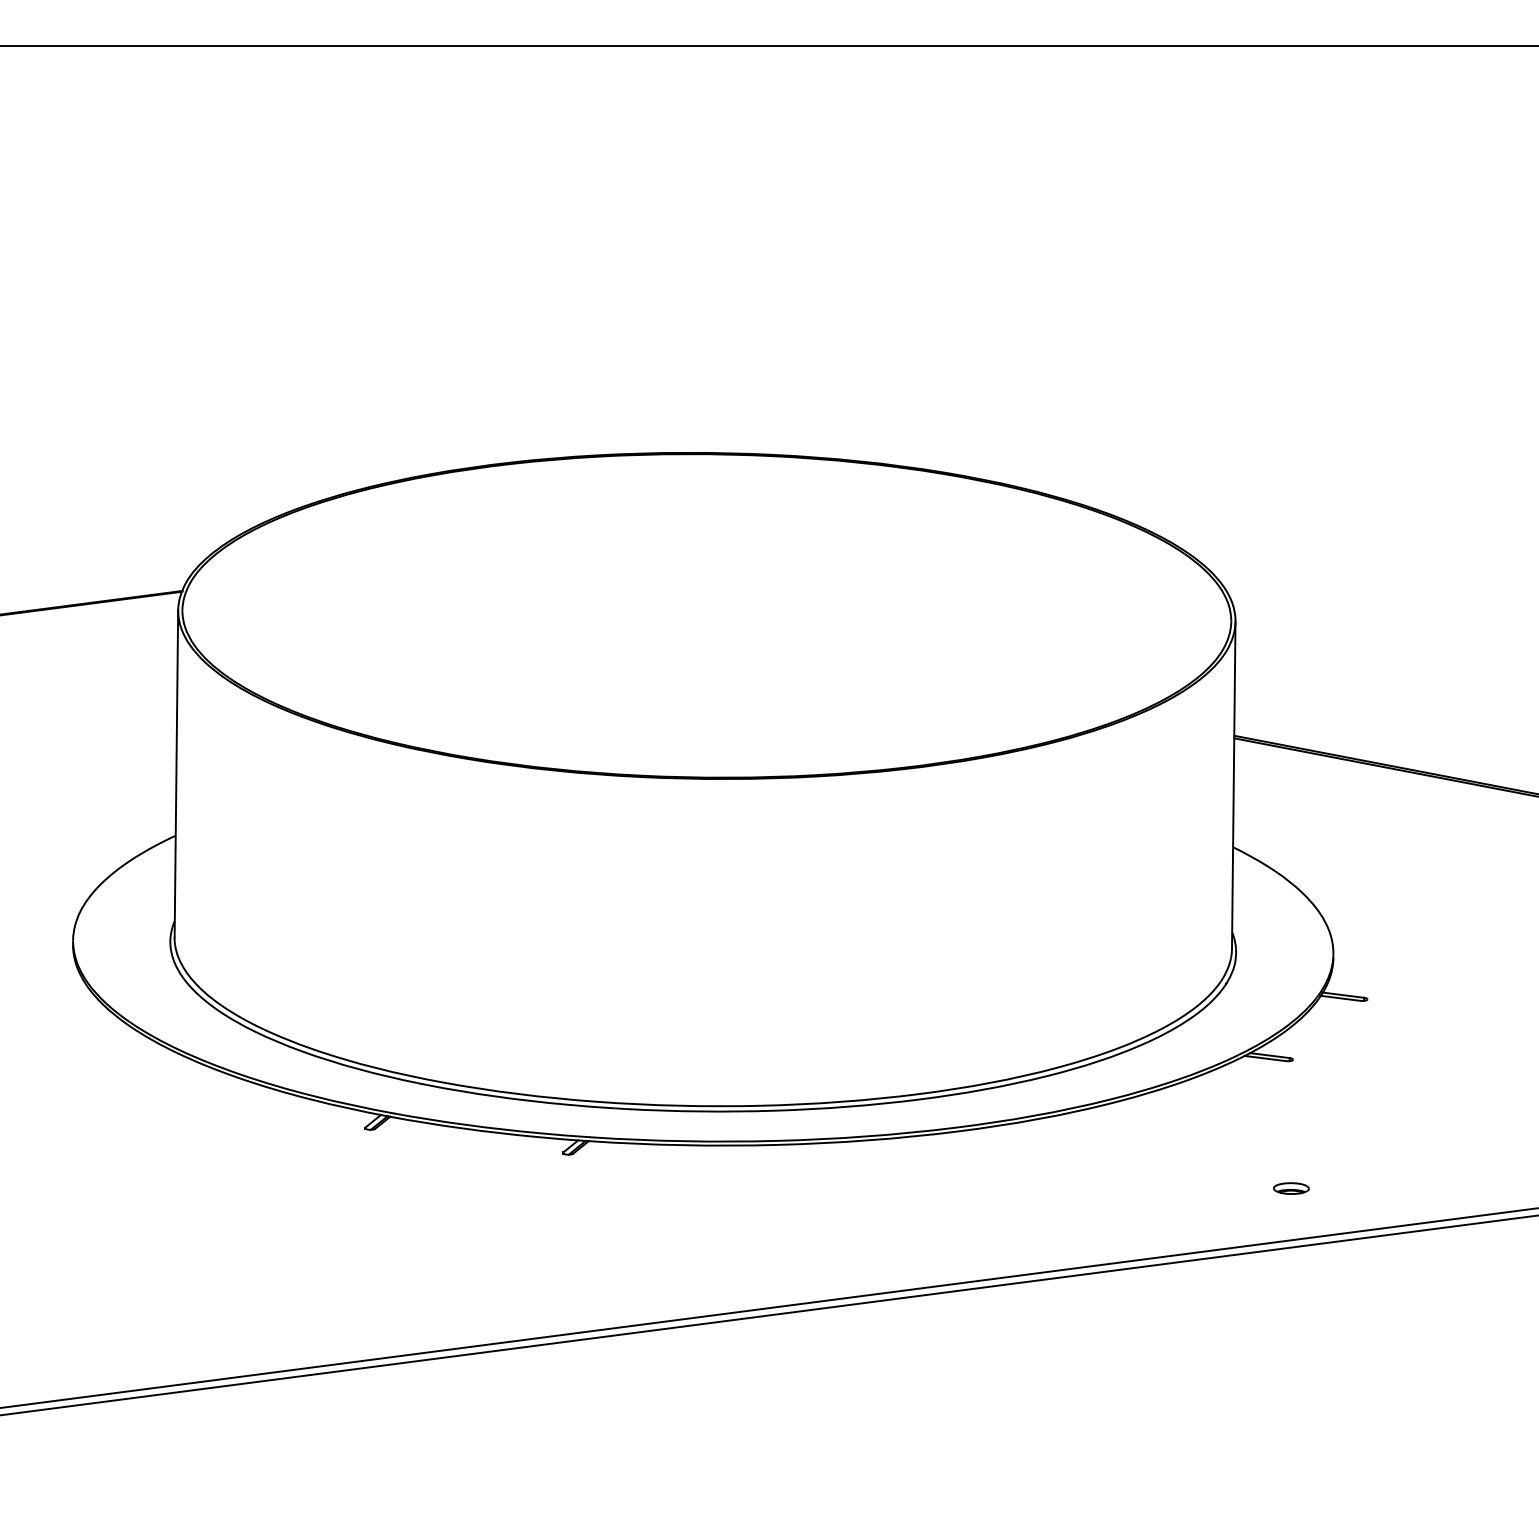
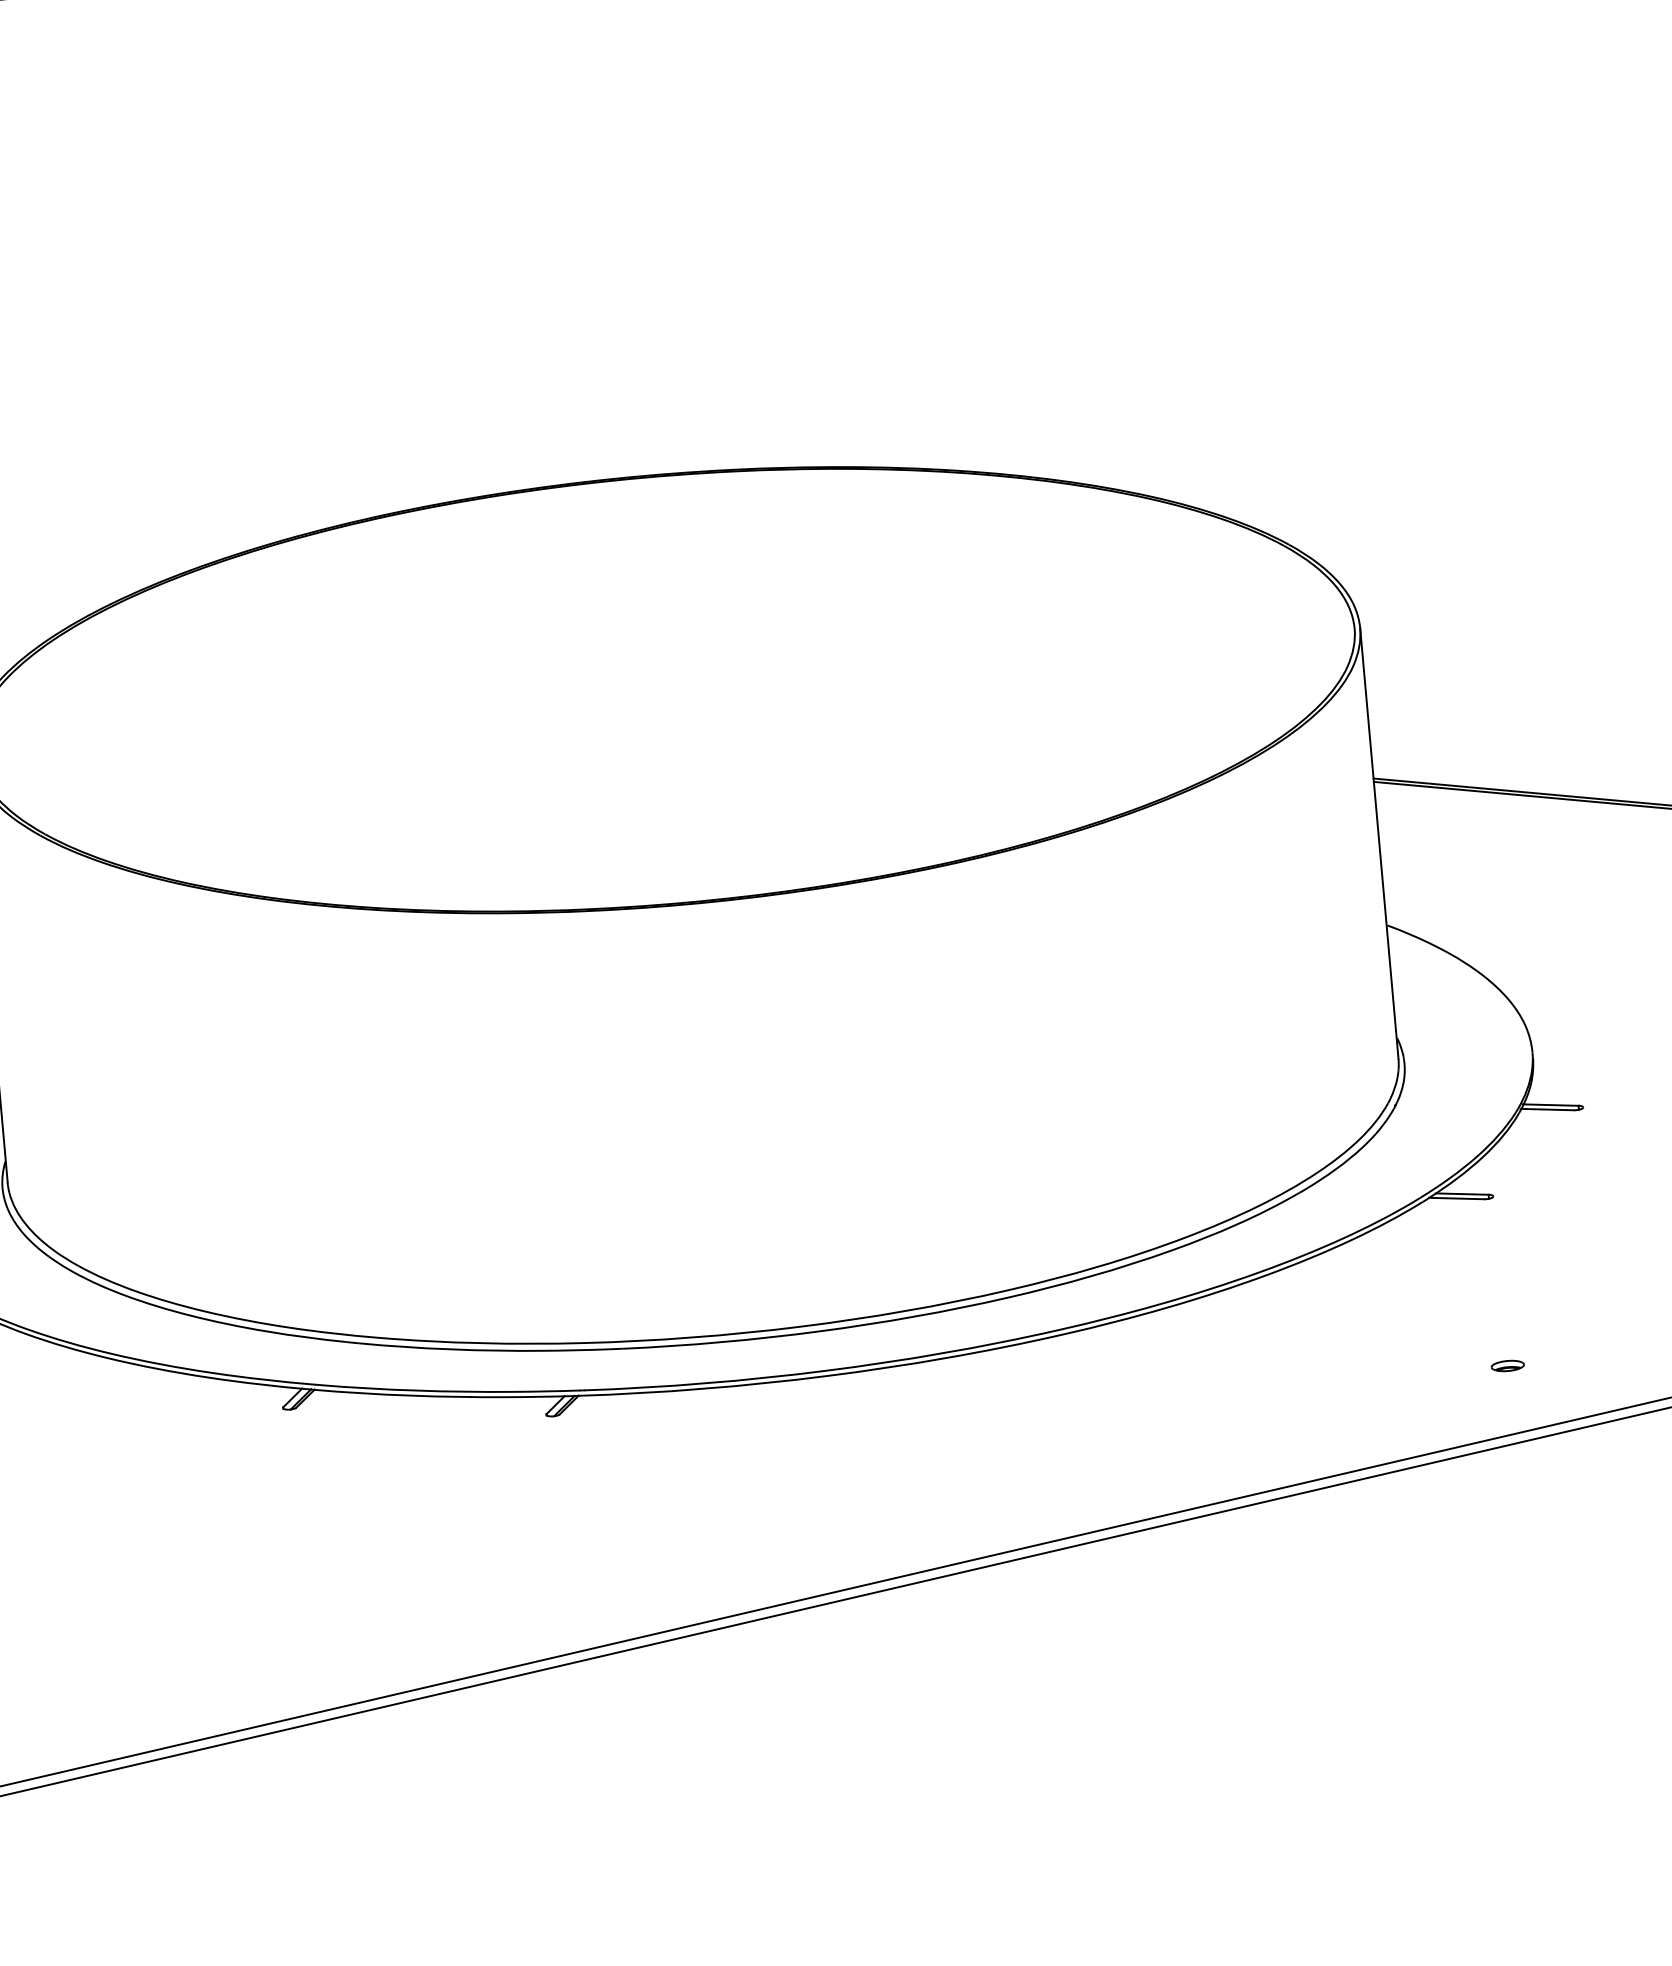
part: (1290, 1188) -> (1506, 1366), size x0.7

